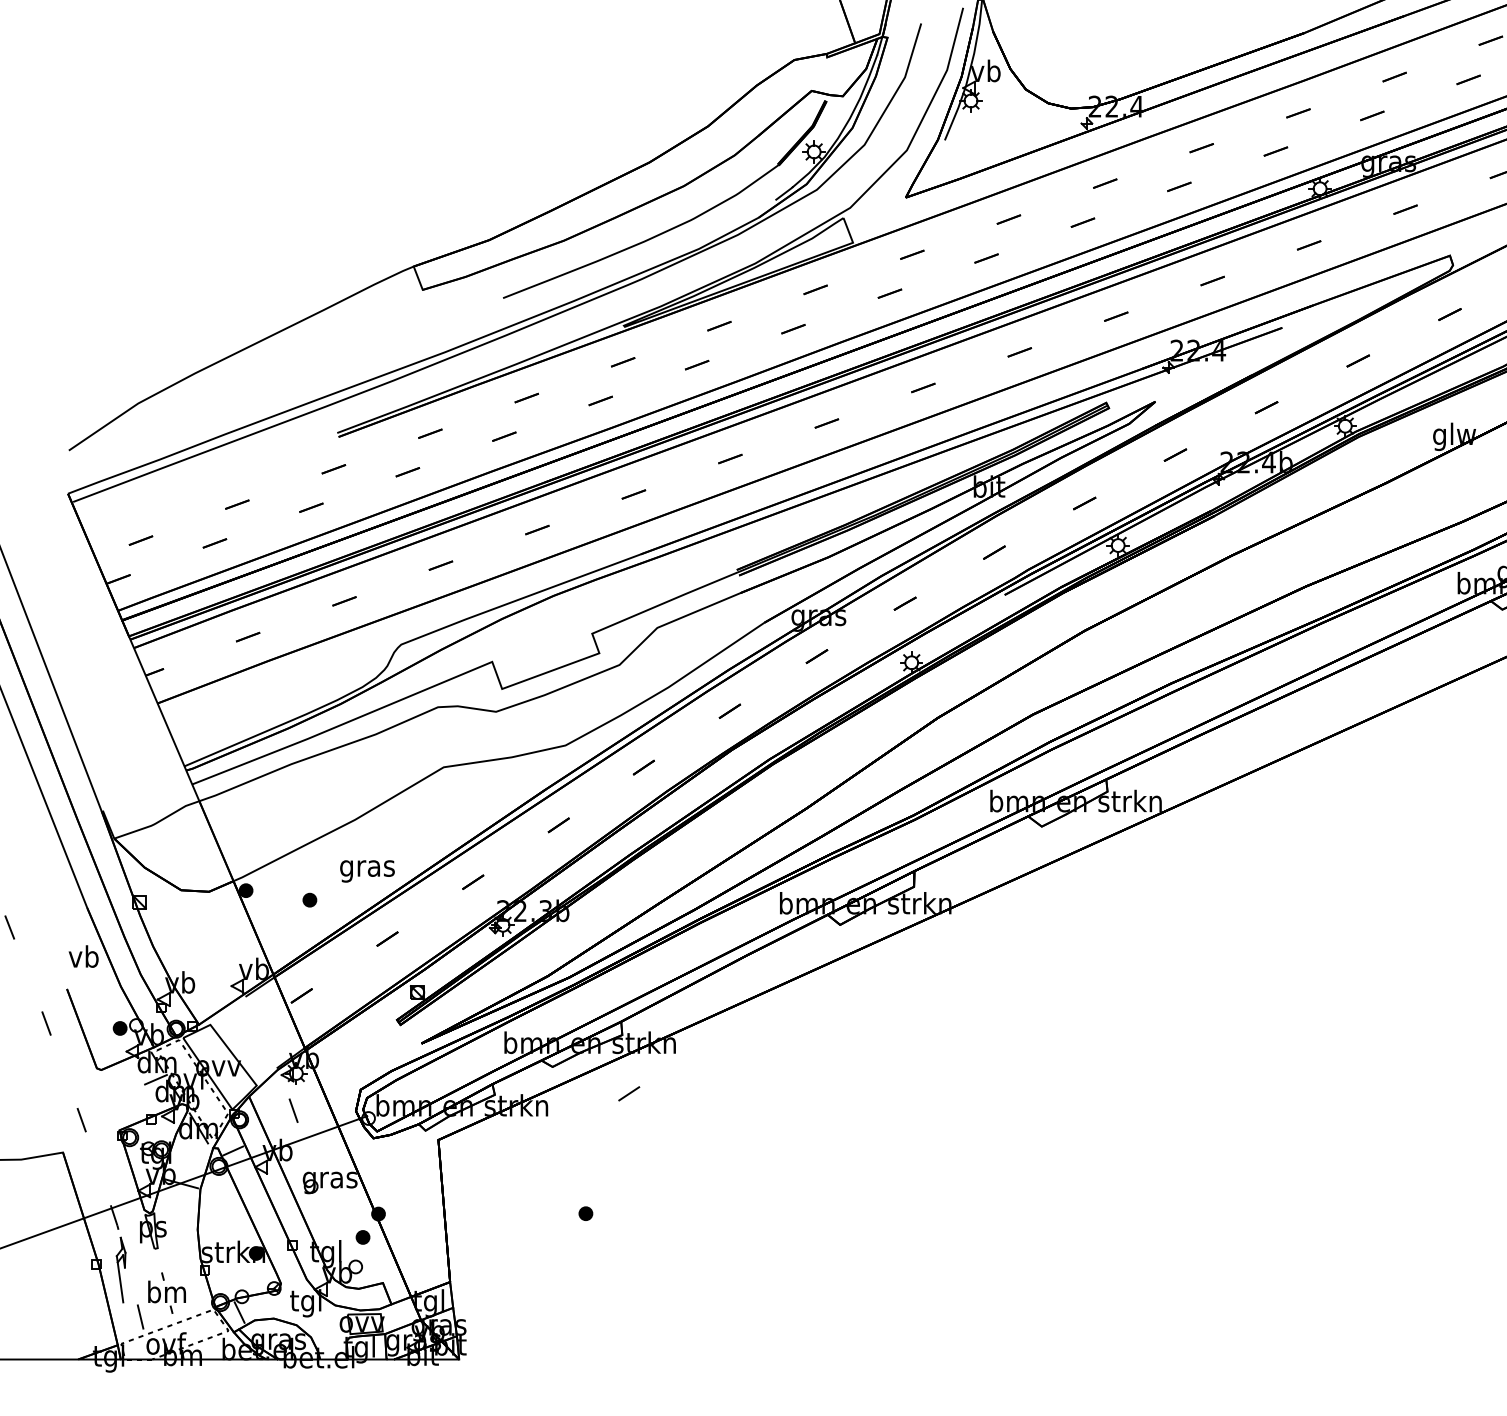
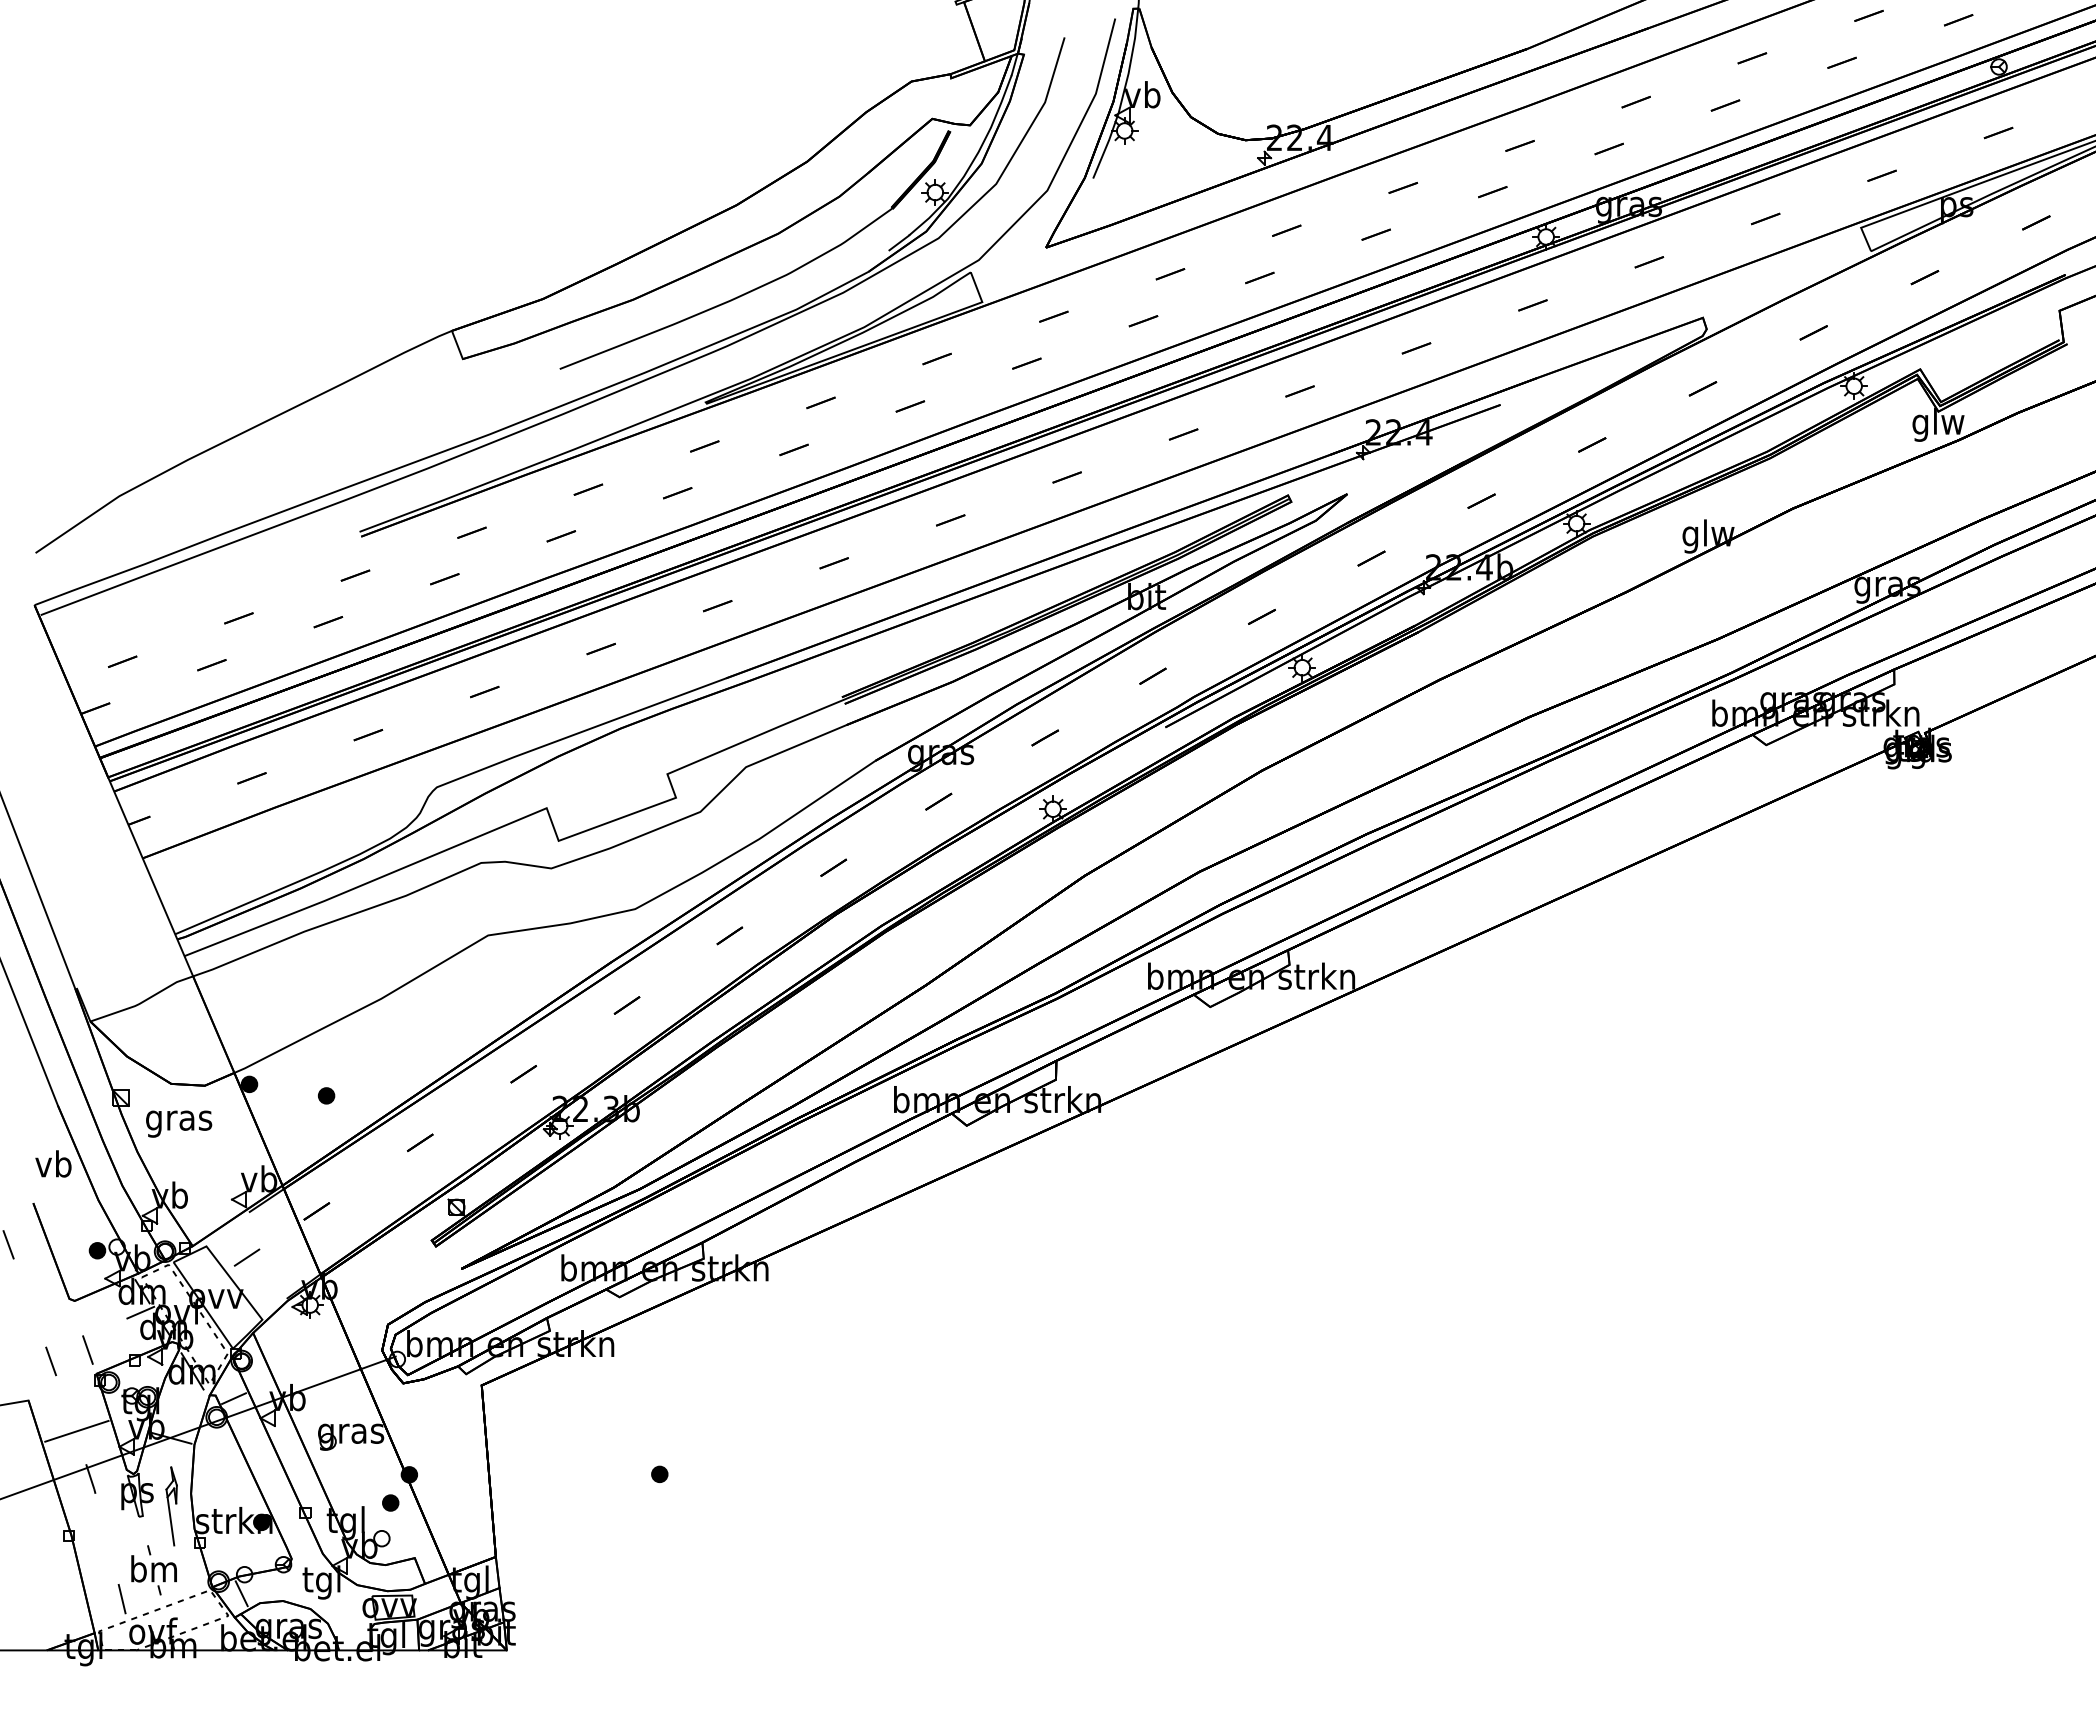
text: (367, 870) -> (179, 1123), moved
line: (628, 1093) -> (246, 1257), moved
line: (293, 1110) -> (87, 1349), moved
line: (102, 1177) -> (76, 1430), added
part: (120, 1270) -> (171, 1506), moved

